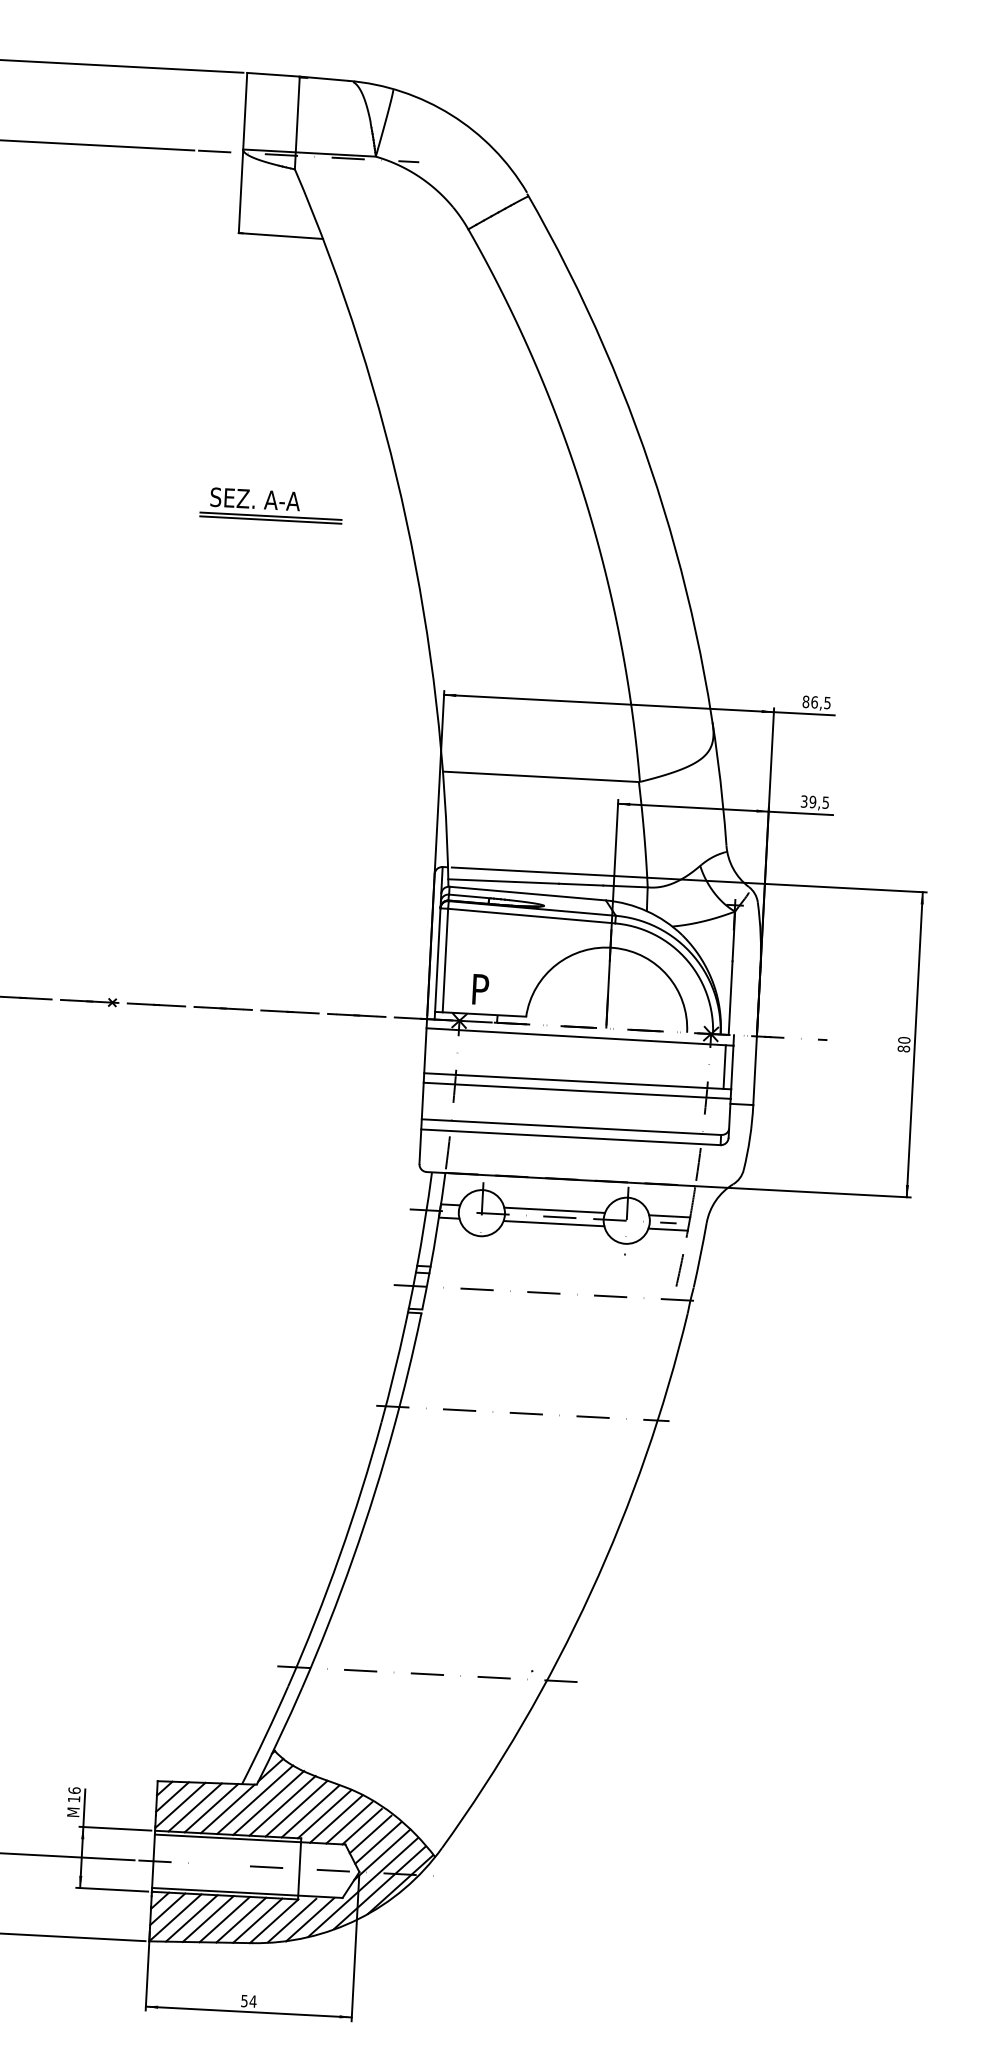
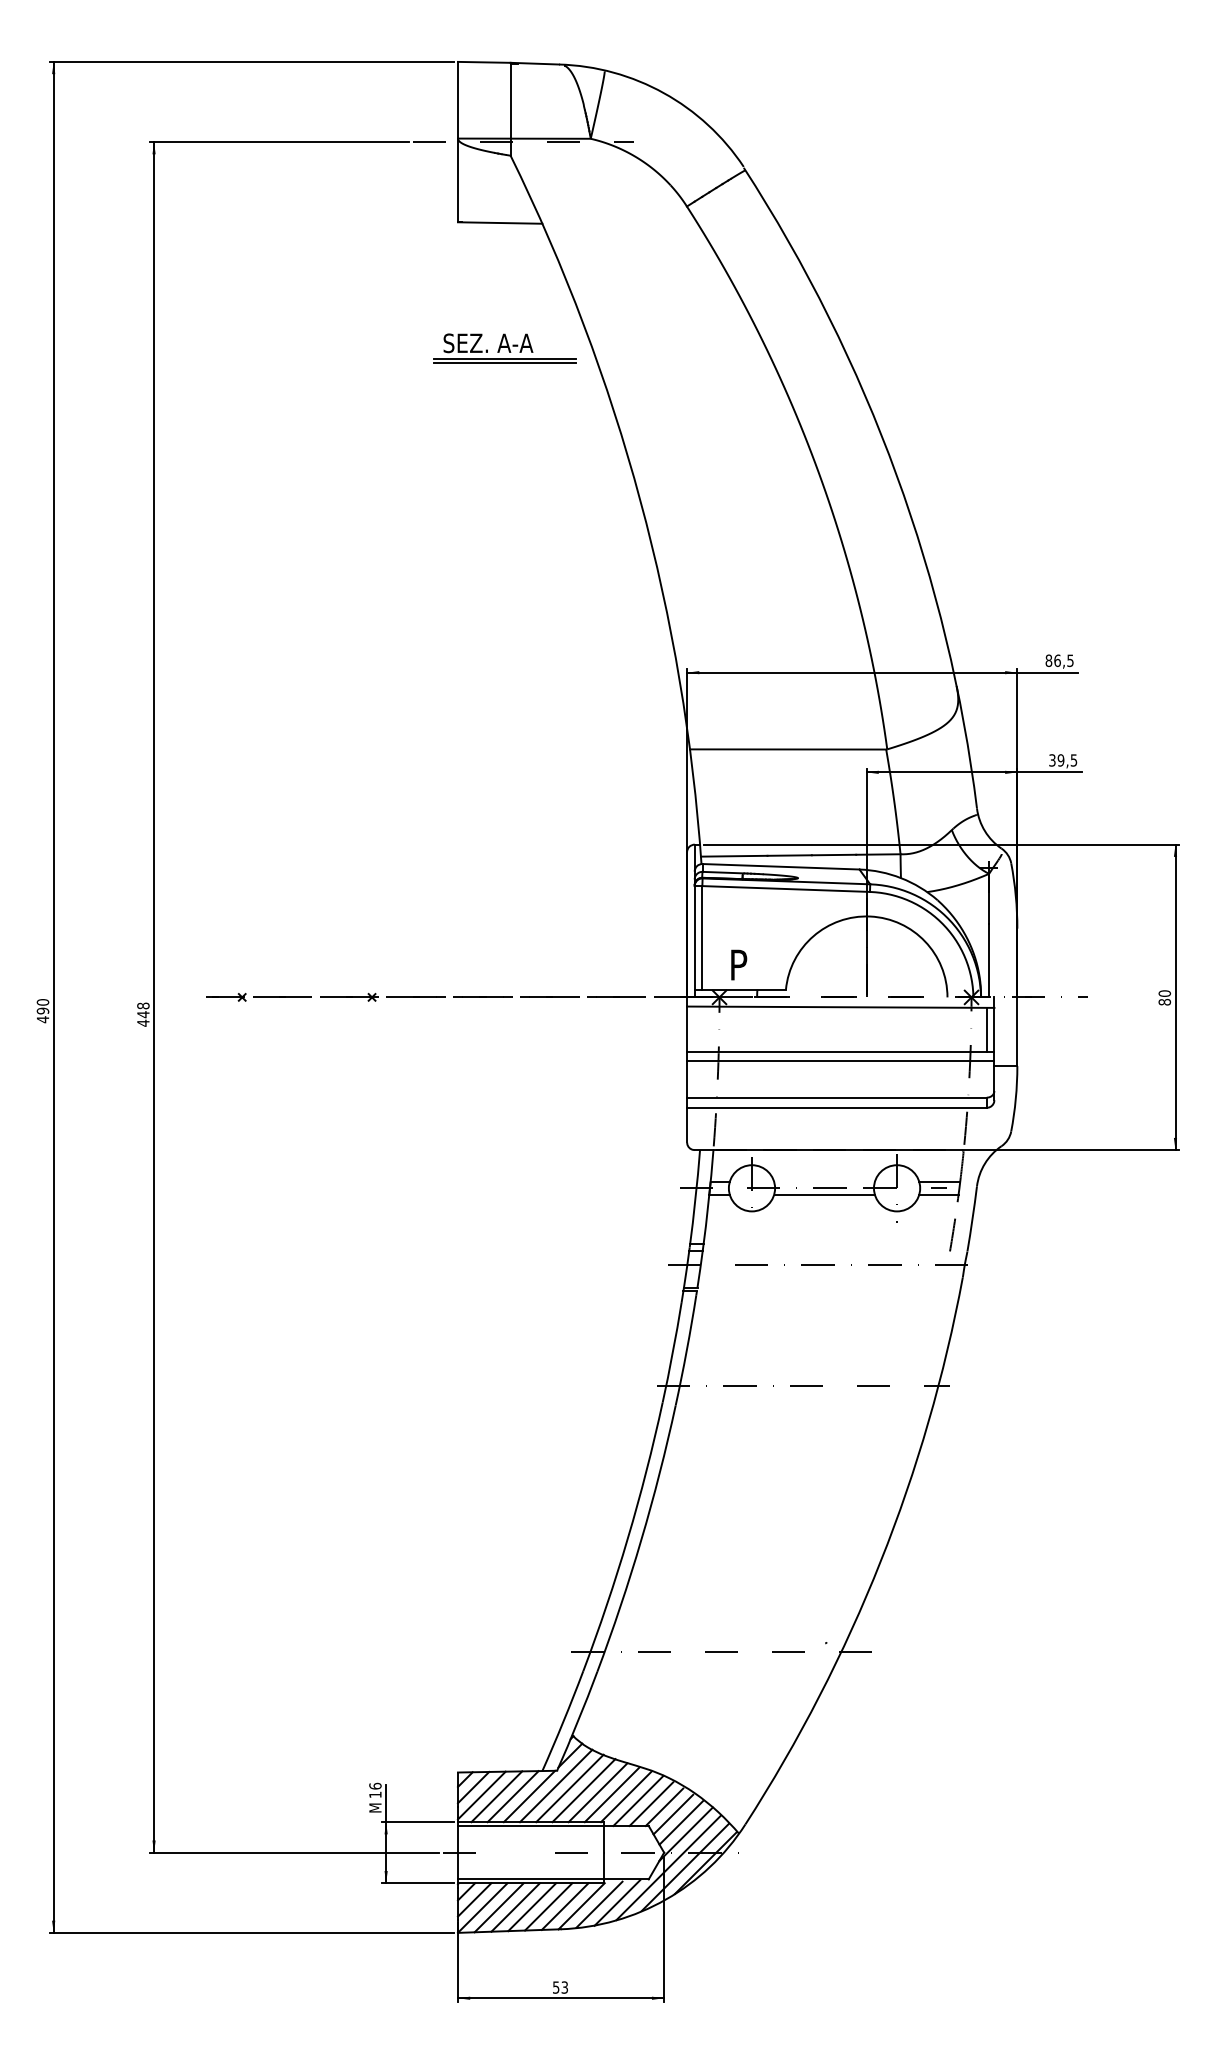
part: (271, 505) -> (504, 348), moved
line: (554, 1210) -> (824, 1181), removed
text: (252, 2001) -> (564, 1987), 54 -> 53

